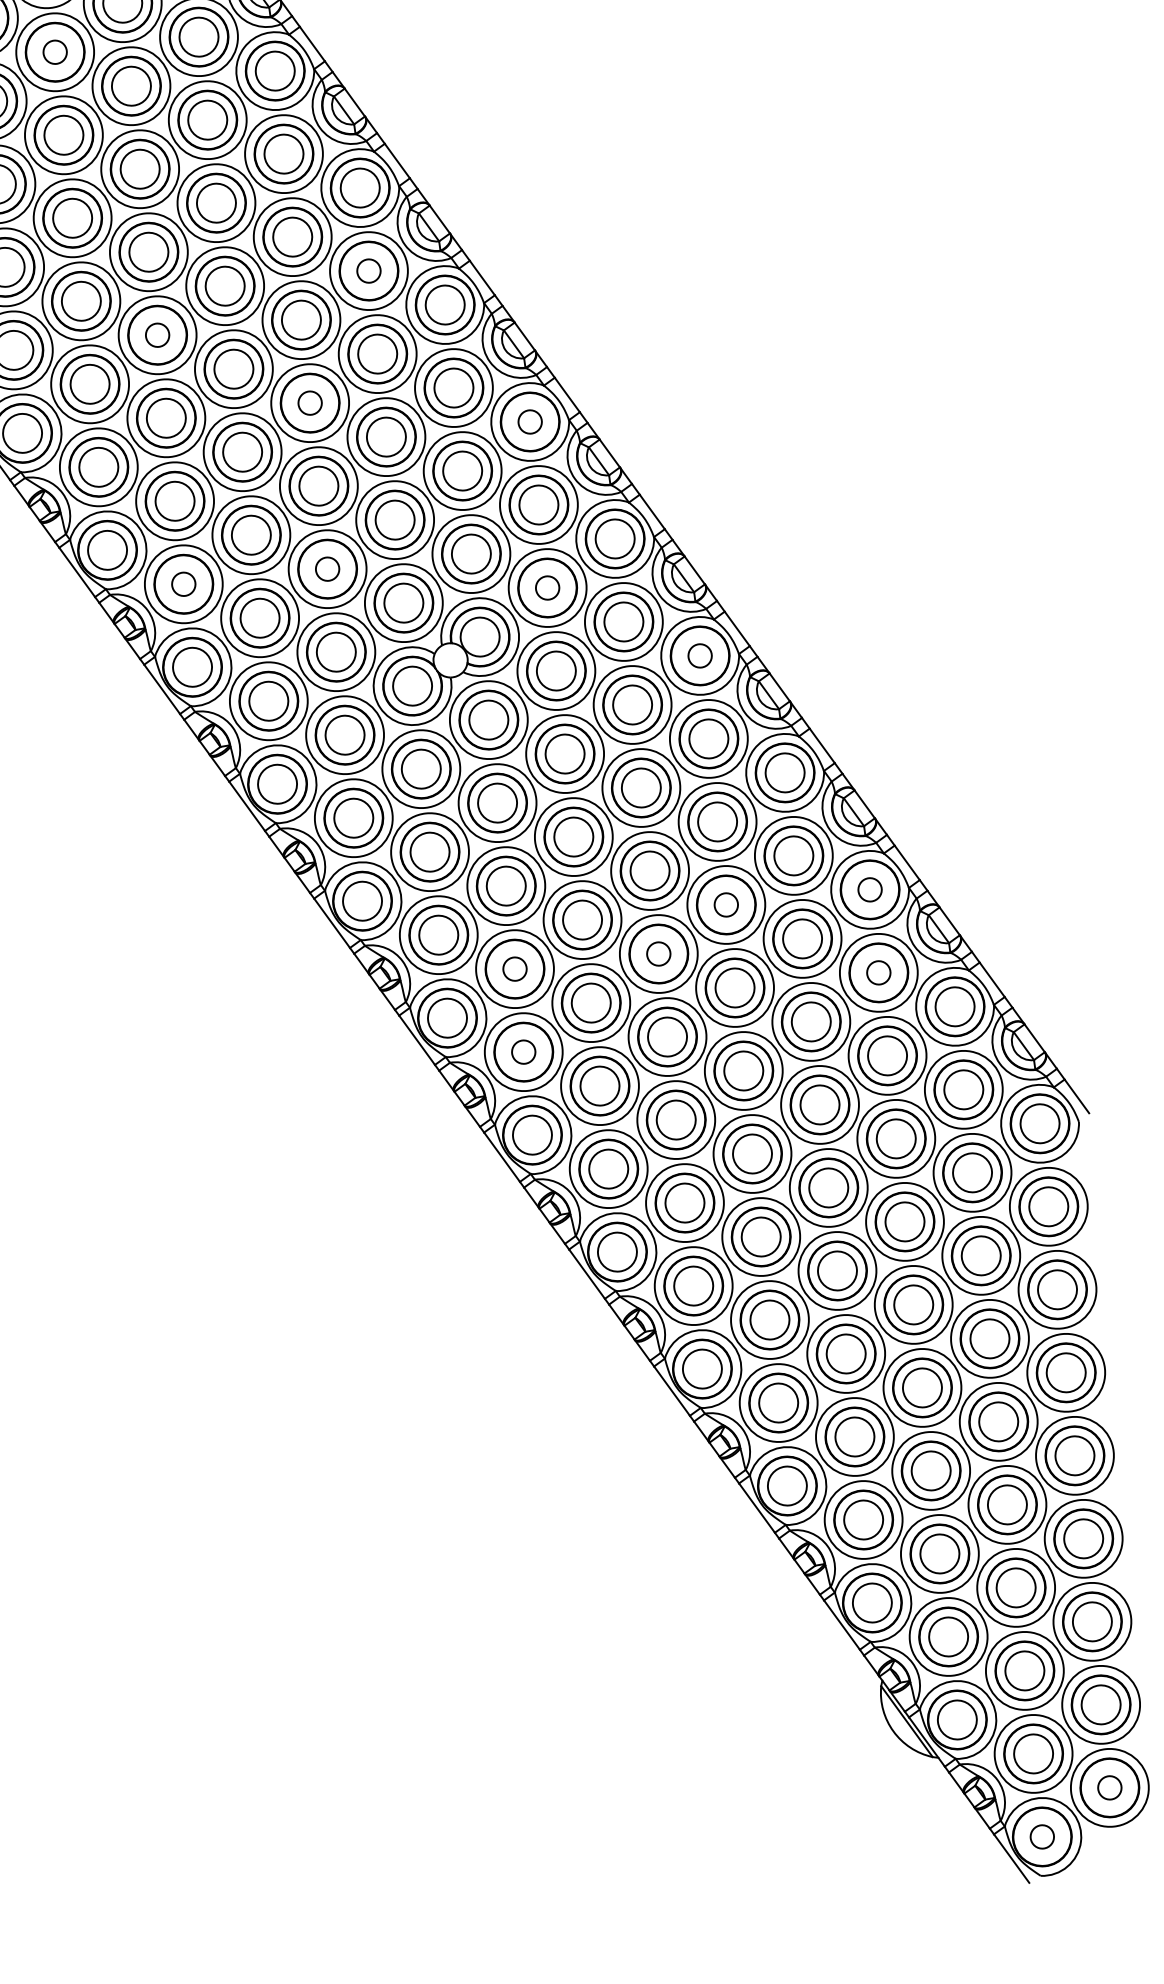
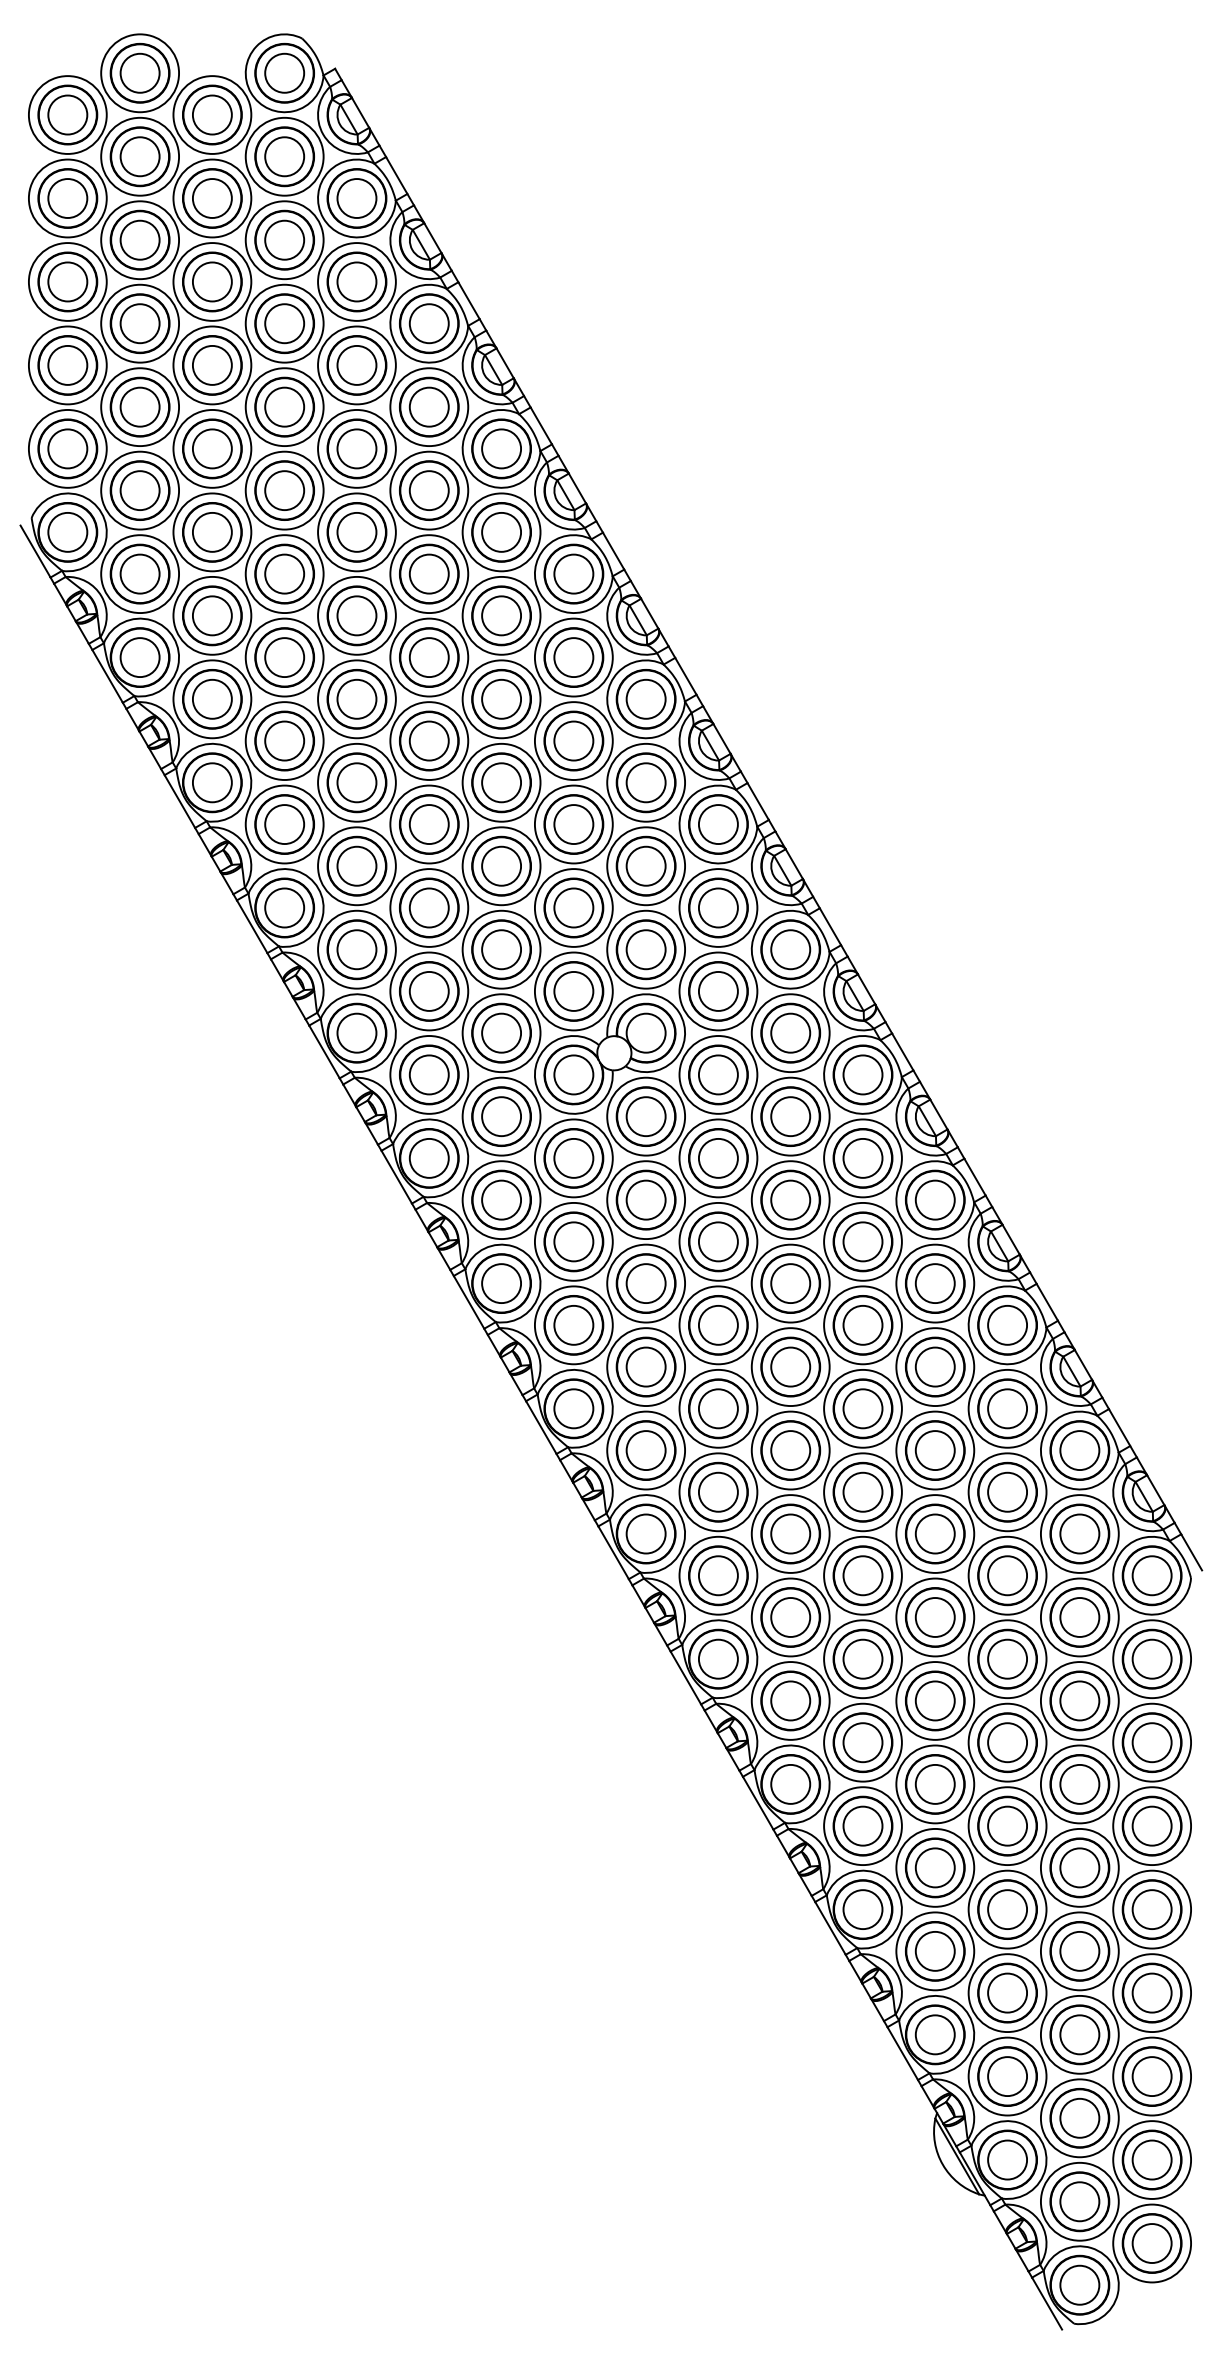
circle: (54, 51) -> (284, 406), size x1.67
circle: (368, 271) -> (573, 657), size x1.67
circle: (157, 334) -> (356, 698), size x1.67
circle: (310, 402) -> (501, 782), size x1.67
circle: (529, 422) -> (717, 824), size x1.67
circle: (327, 568) -> (501, 949), size x1.67
circle: (183, 584) -> (356, 949), size x1.67
circle: (546, 587) -> (717, 990), size x1.67
circle: (699, 655) -> (862, 1074), size x1.67
circle: (869, 889) -> (1007, 1324), size x1.67
circle: (725, 904) -> (862, 1324), size x1.67
circle: (658, 953) -> (790, 1366), size x1.67
circle: (514, 968) -> (645, 1366), size x1.67
circle: (878, 972) -> (1007, 1408), size x1.67
circle: (523, 1052) -> (645, 1450), size x1.67
circle: (1109, 1787) -> (1151, 2243), size x1.67
circle: (1041, 1836) -> (1079, 2284), size x1.67

